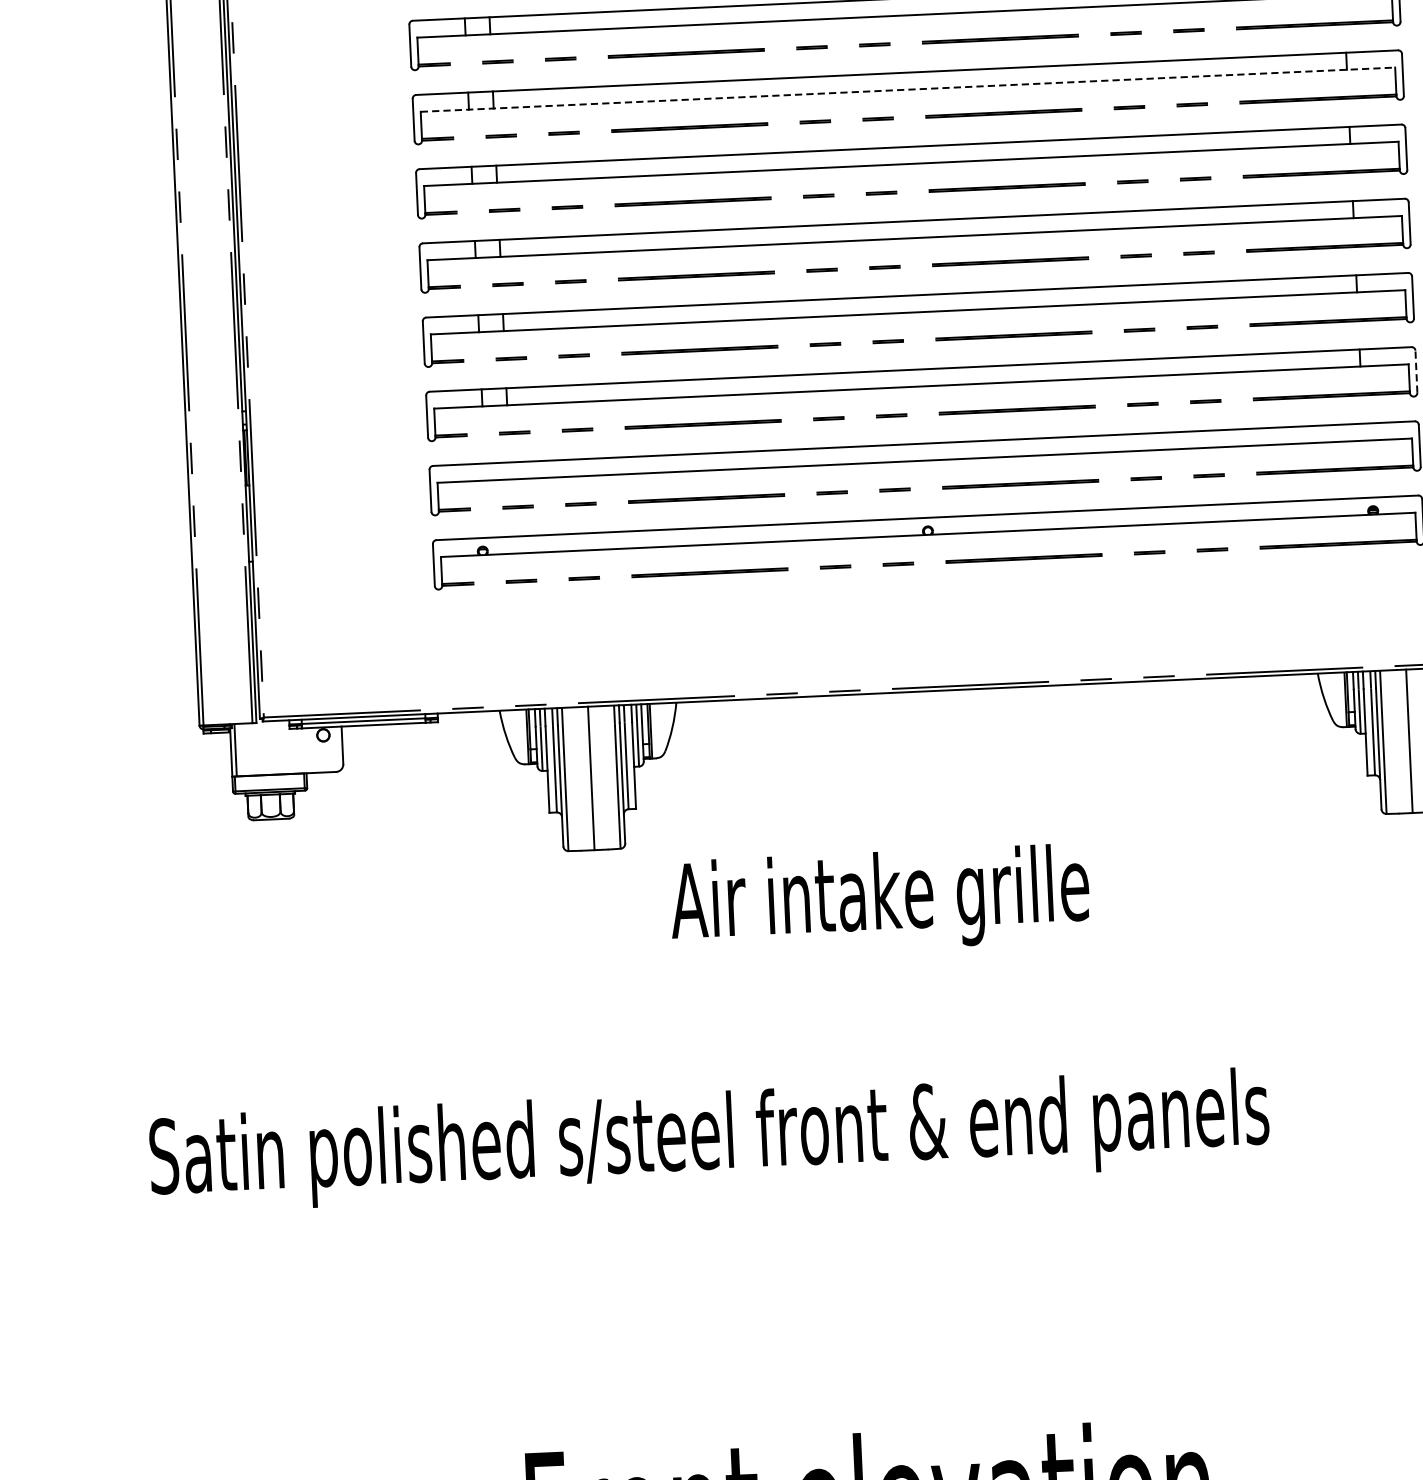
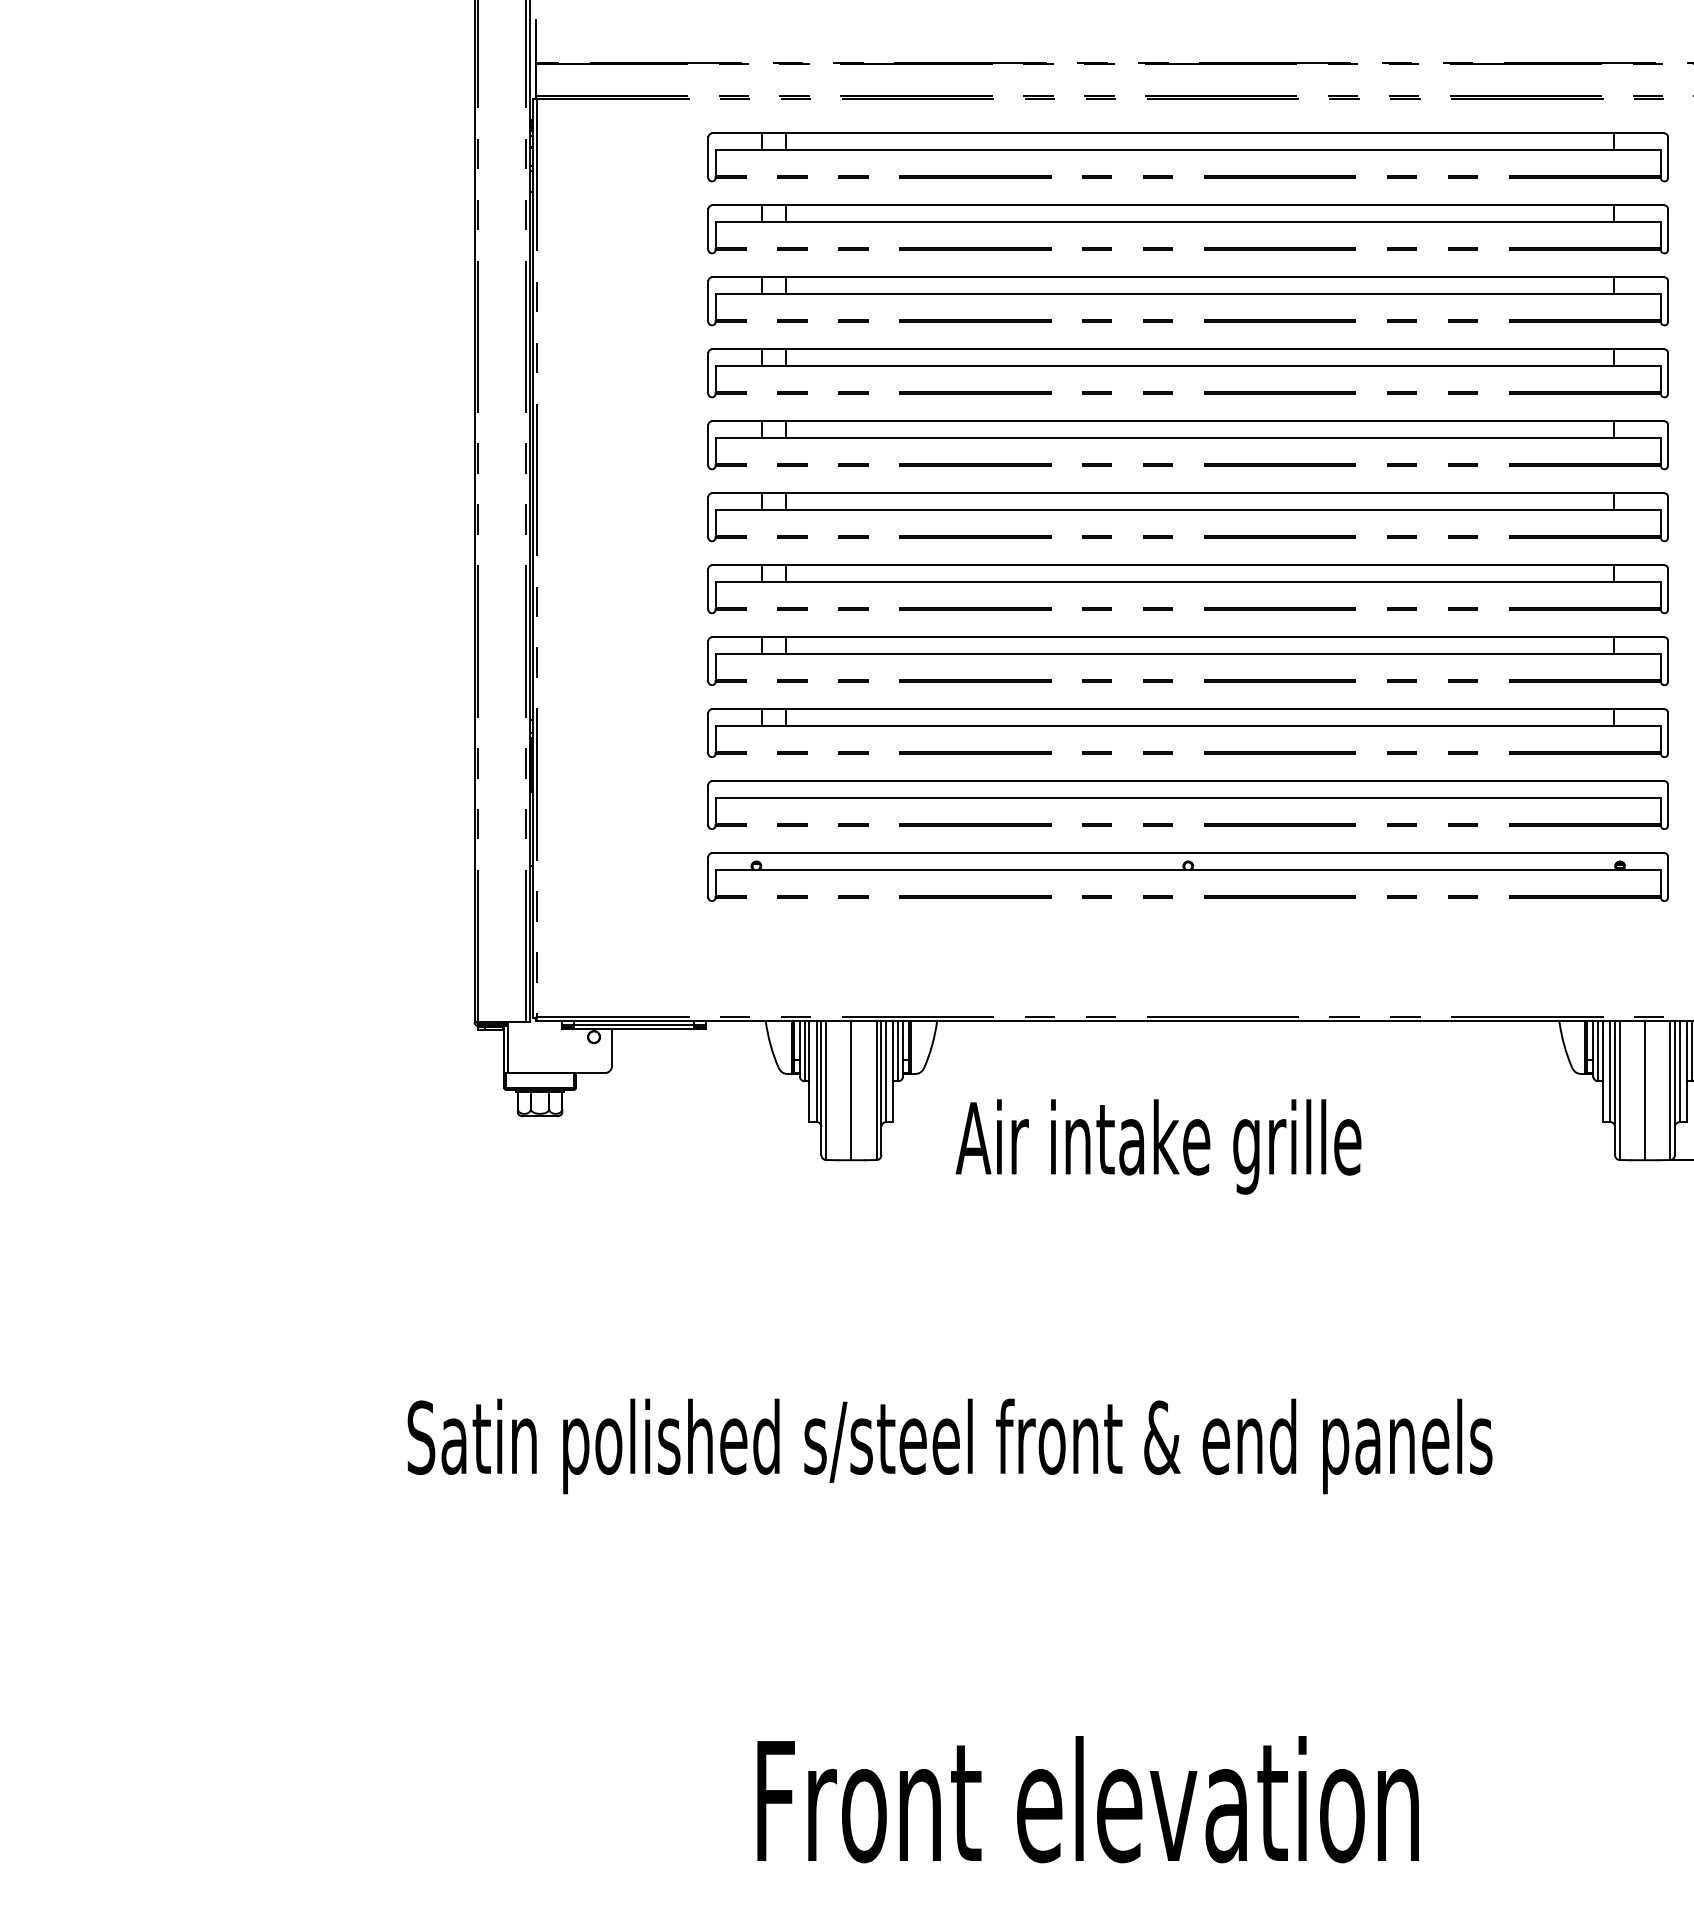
line: (908, 89) -> (1188, 437), dashed -> solid
line: (1416, 370) -> (1668, 732), dashed -> solid
text: (879, 900) -> (1158, 1146), moved

